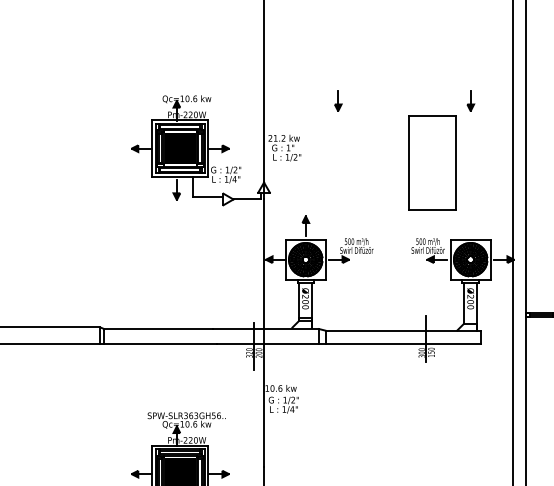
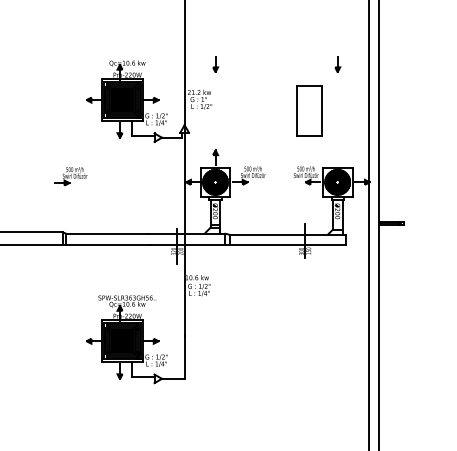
part: (338, 100) -> (215, 64), moved
part: (432, 162) -> (309, 110), size x0.71
part: (110, 251) -> (70, 176), added

